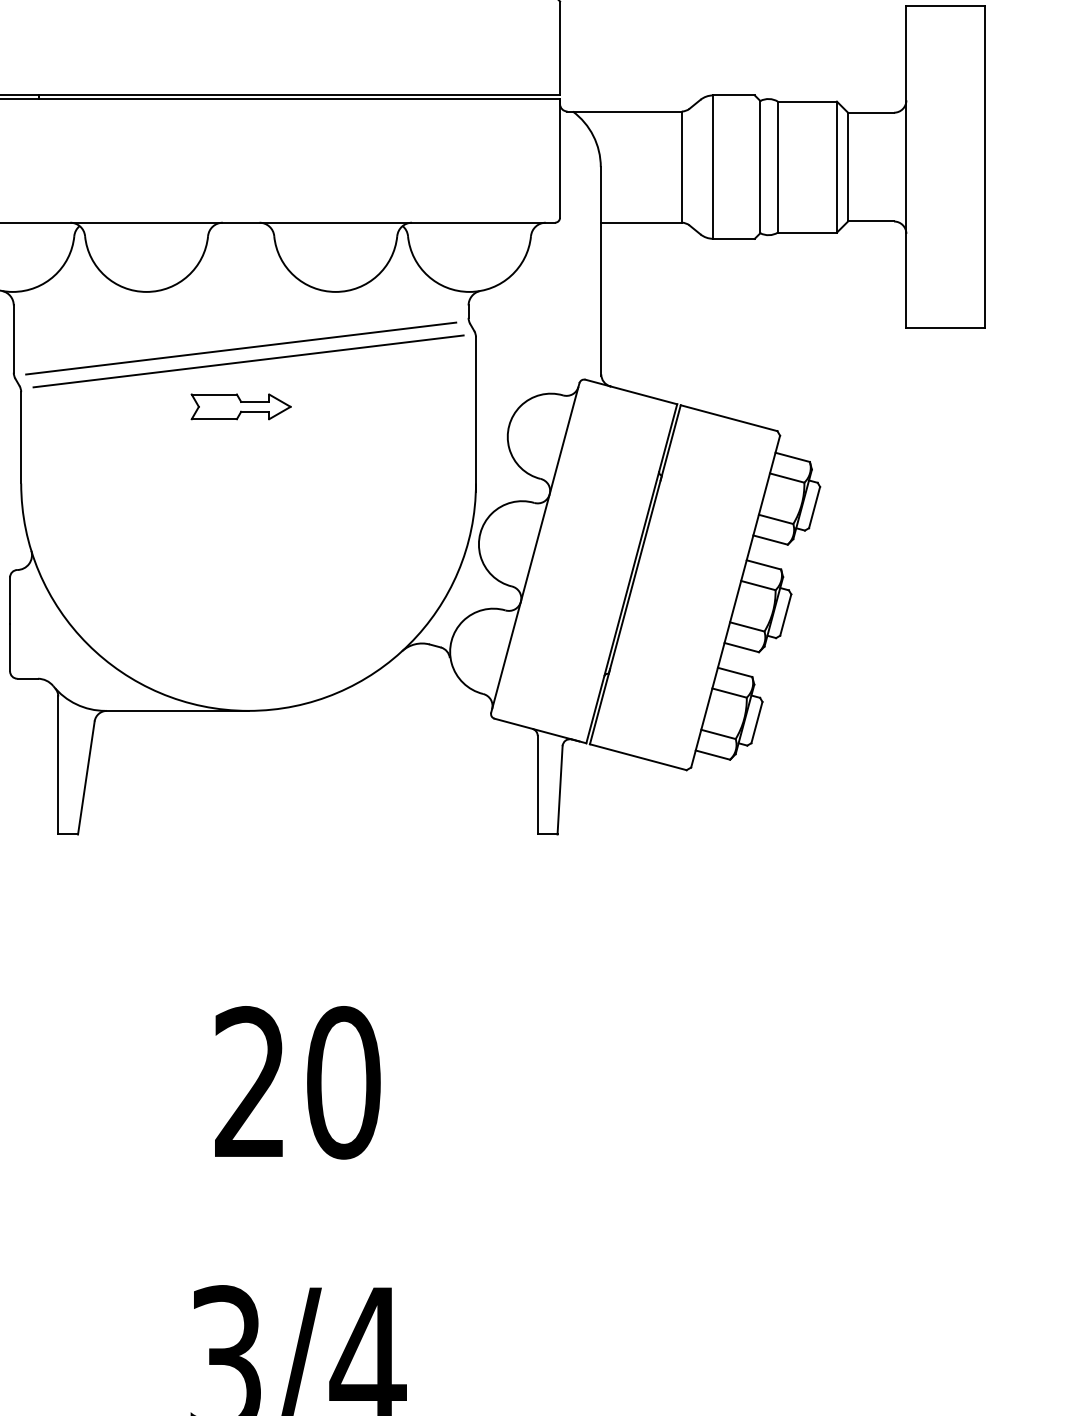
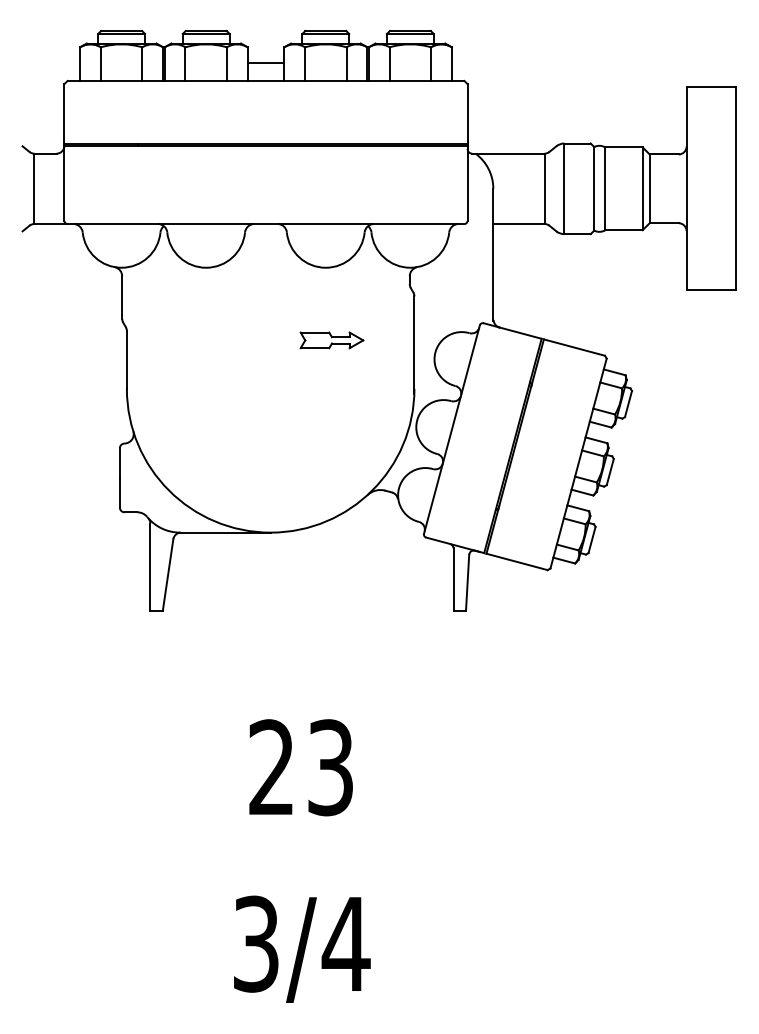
line: (240, 348) -> (265, 303), removed
line: (248, 361) -> (270, 311), removed
part: (240, 407) -> (331, 340), moved
text: (343, 1082) -> (330, 767), 20 -> 23

